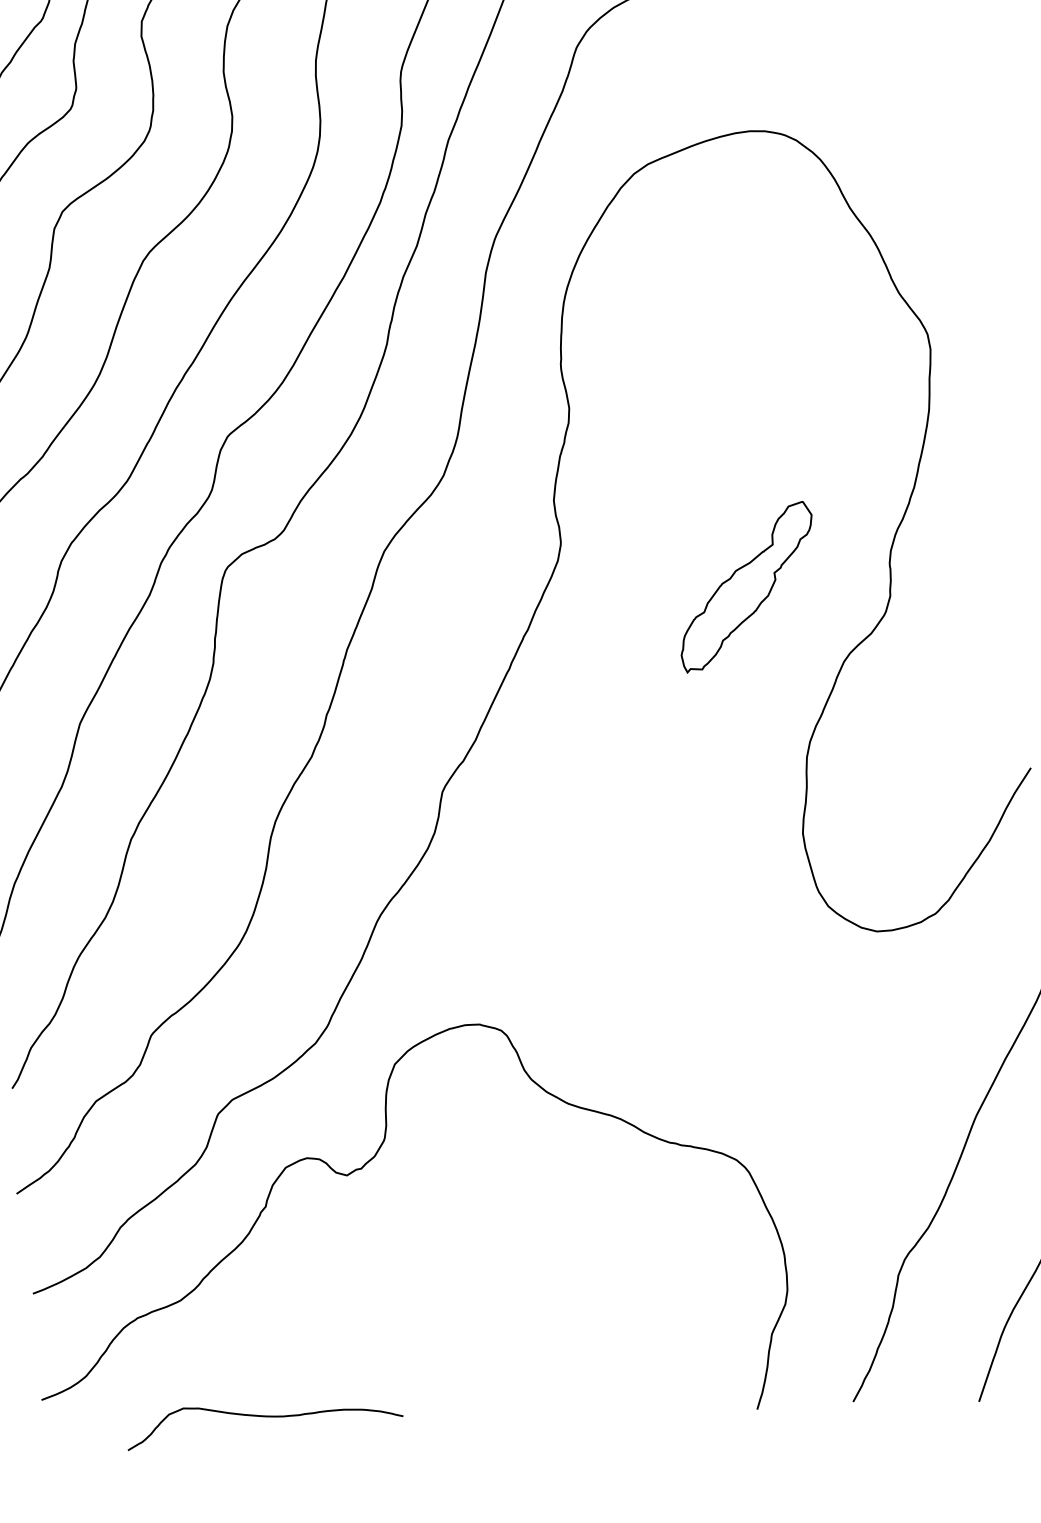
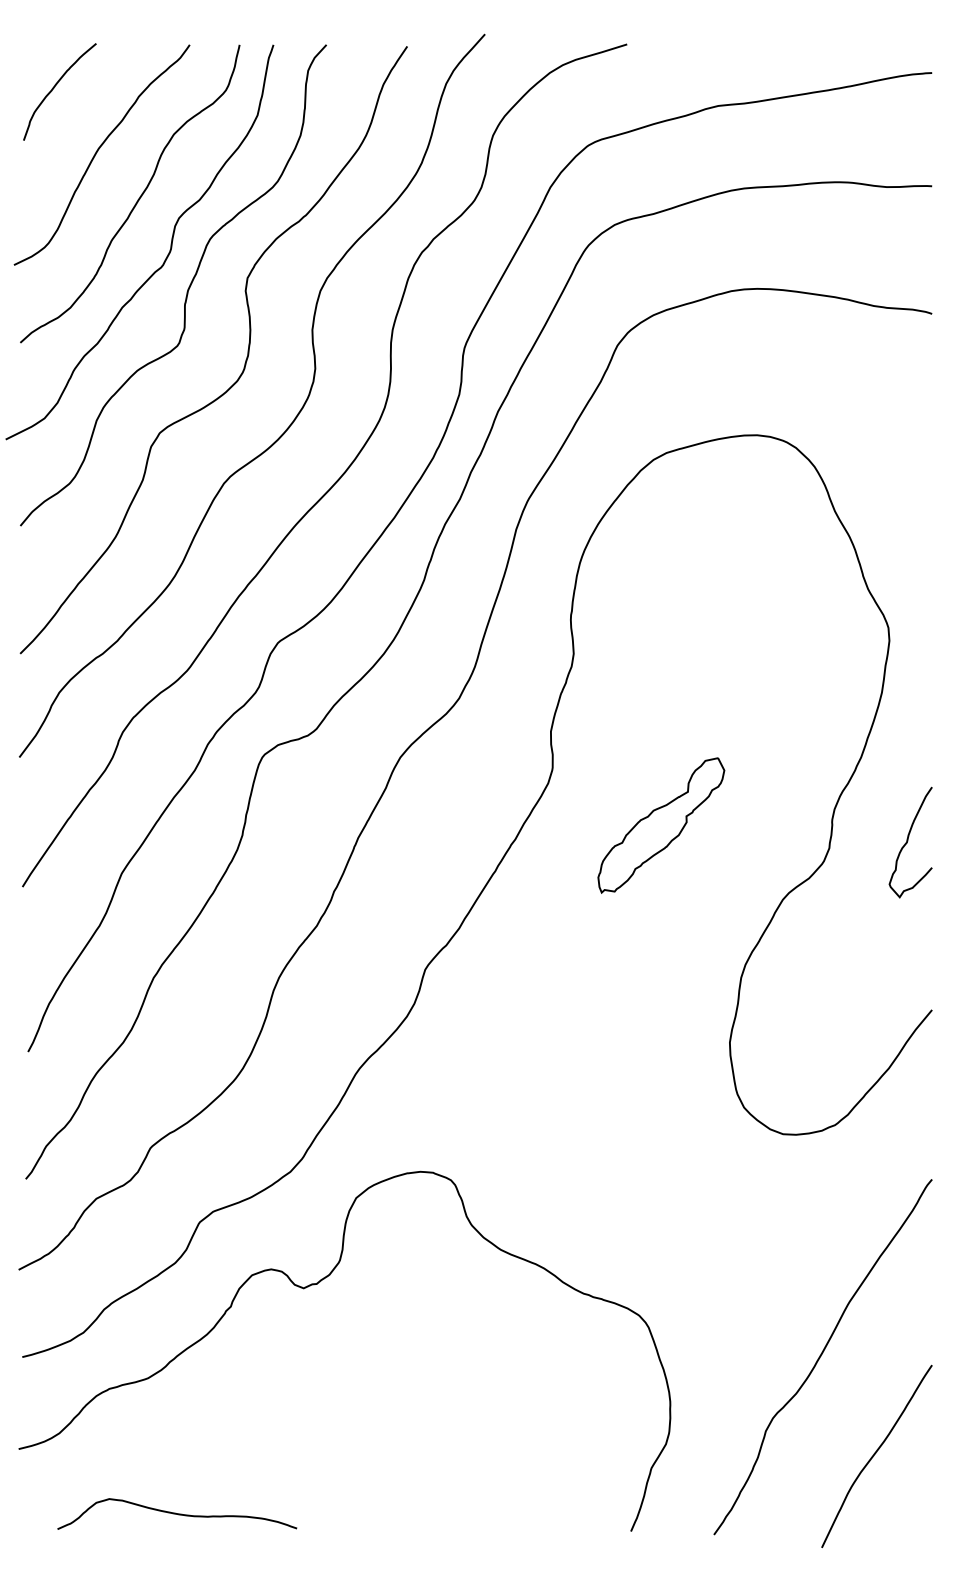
curve: (980, 577) -> (908, 841), added
part: (746, 586) -> (661, 825), moved
curve: (263, 1415) -> (177, 1513), moved

